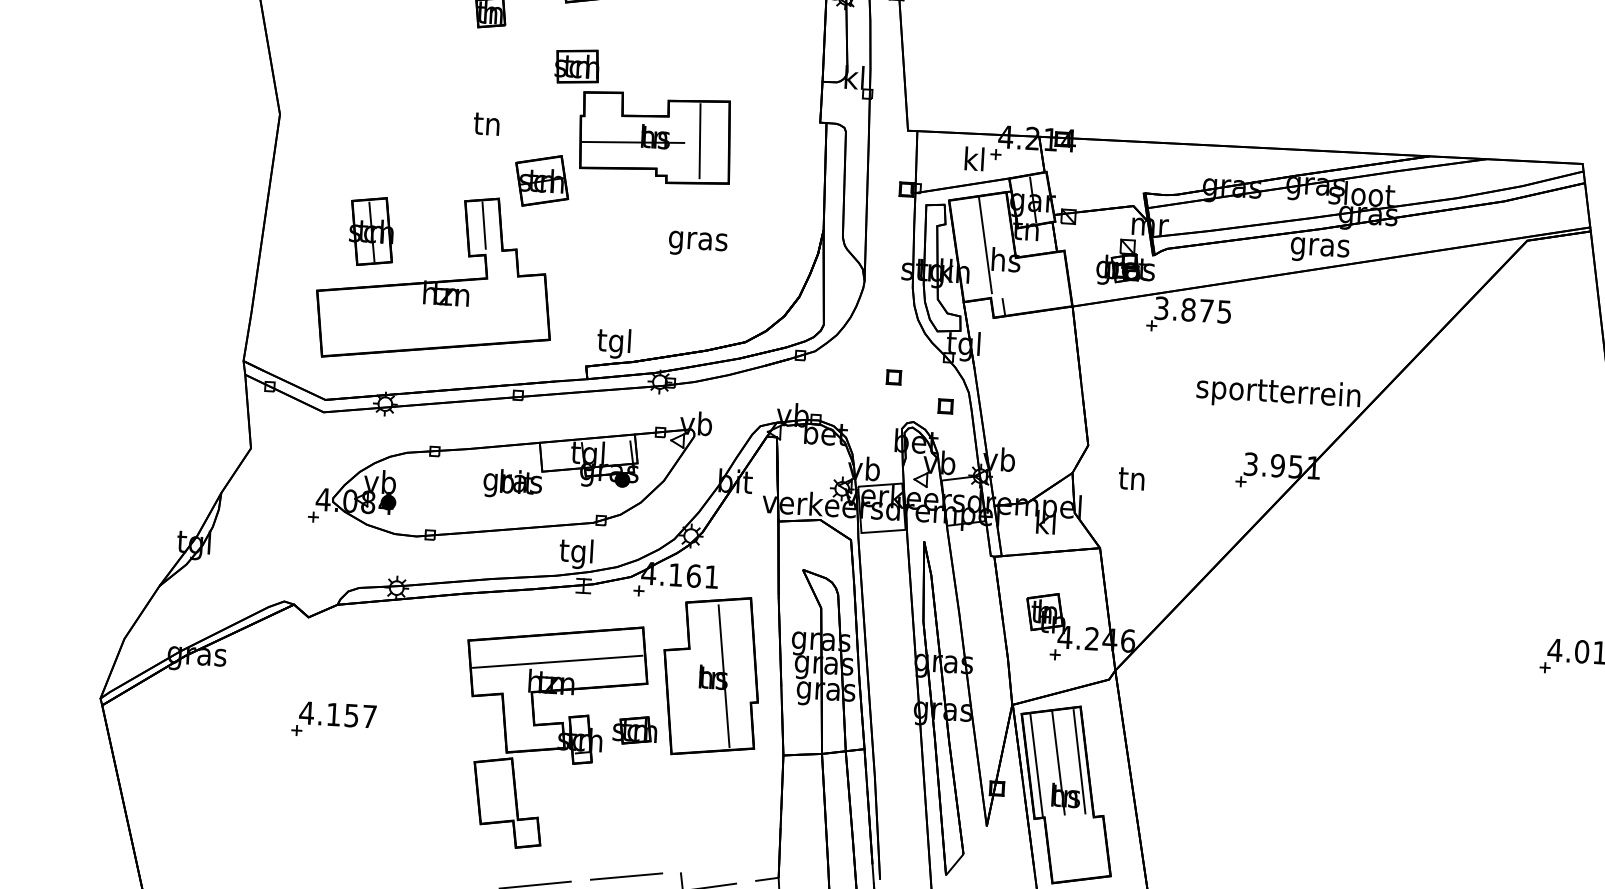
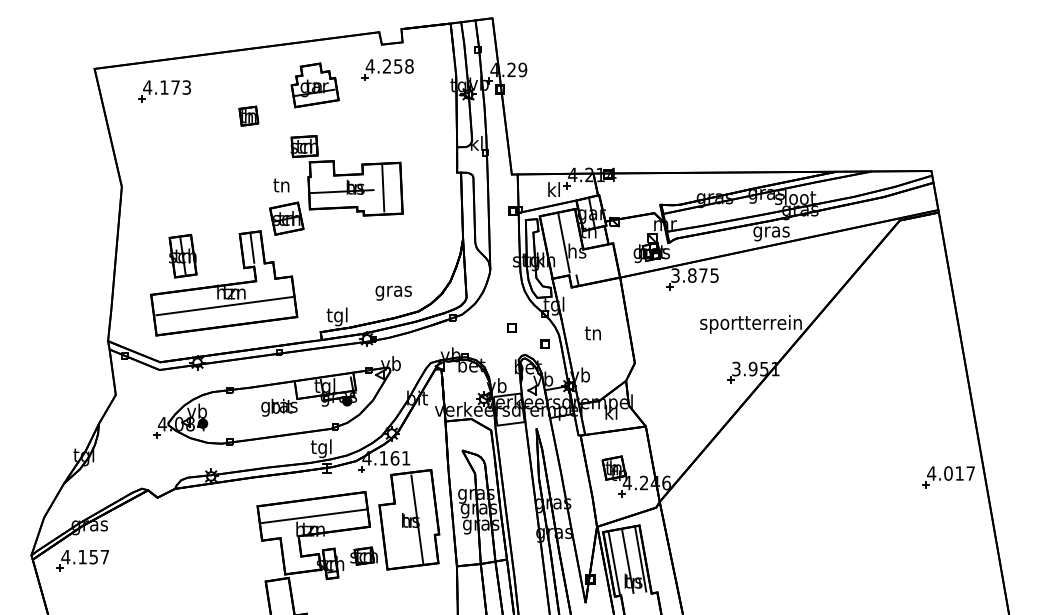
text: (486, 124) -> (281, 185), moved
text: (697, 242) -> (393, 292), moved
line: (433, 316) -> (224, 306), added
text: (1130, 478) -> (592, 333), moved
part: (333, 720) -> (82, 560), moved

